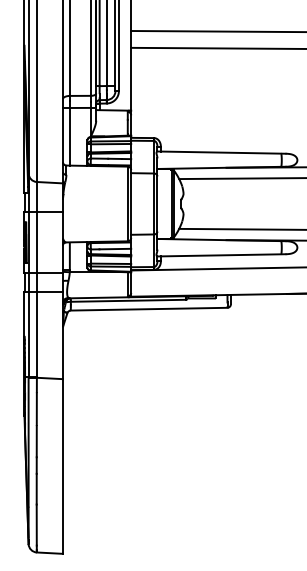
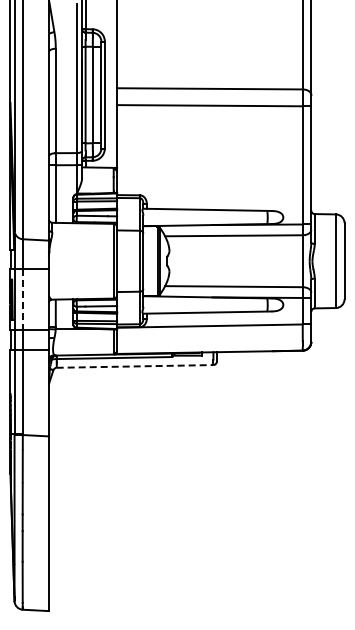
line: (36, 242) -> (22, 299), solid -> dashed
line: (149, 309) -> (135, 366), solid -> dashed

